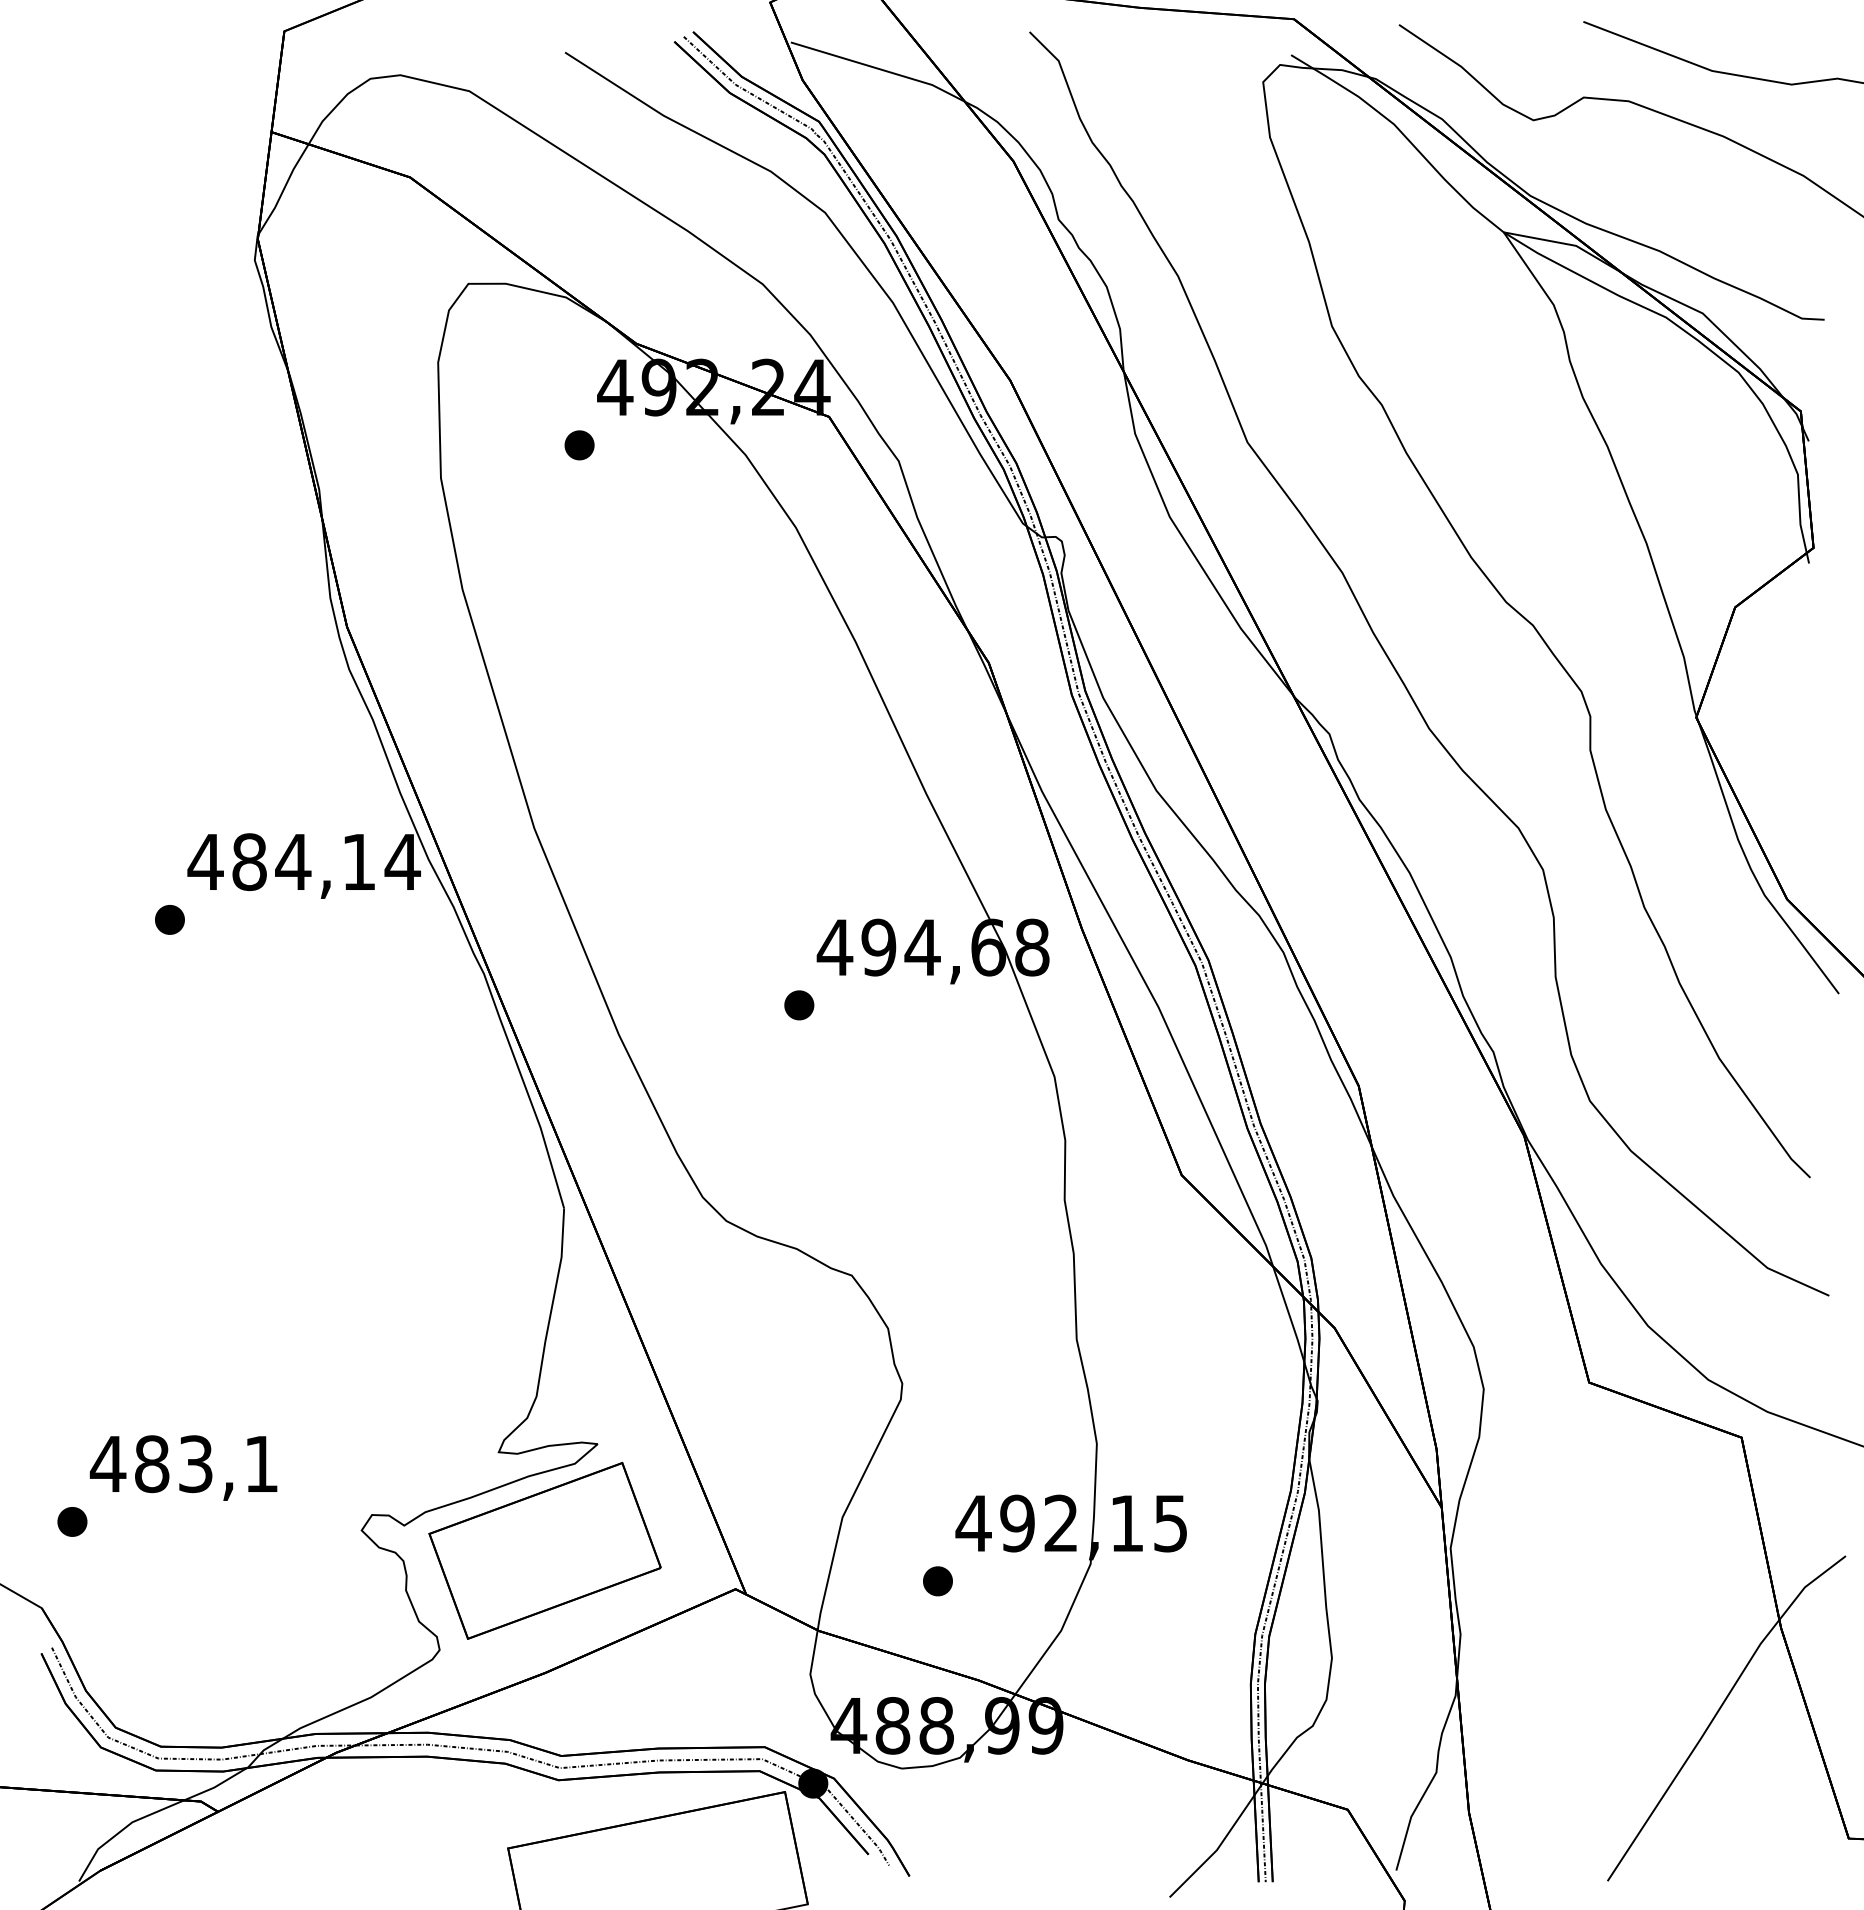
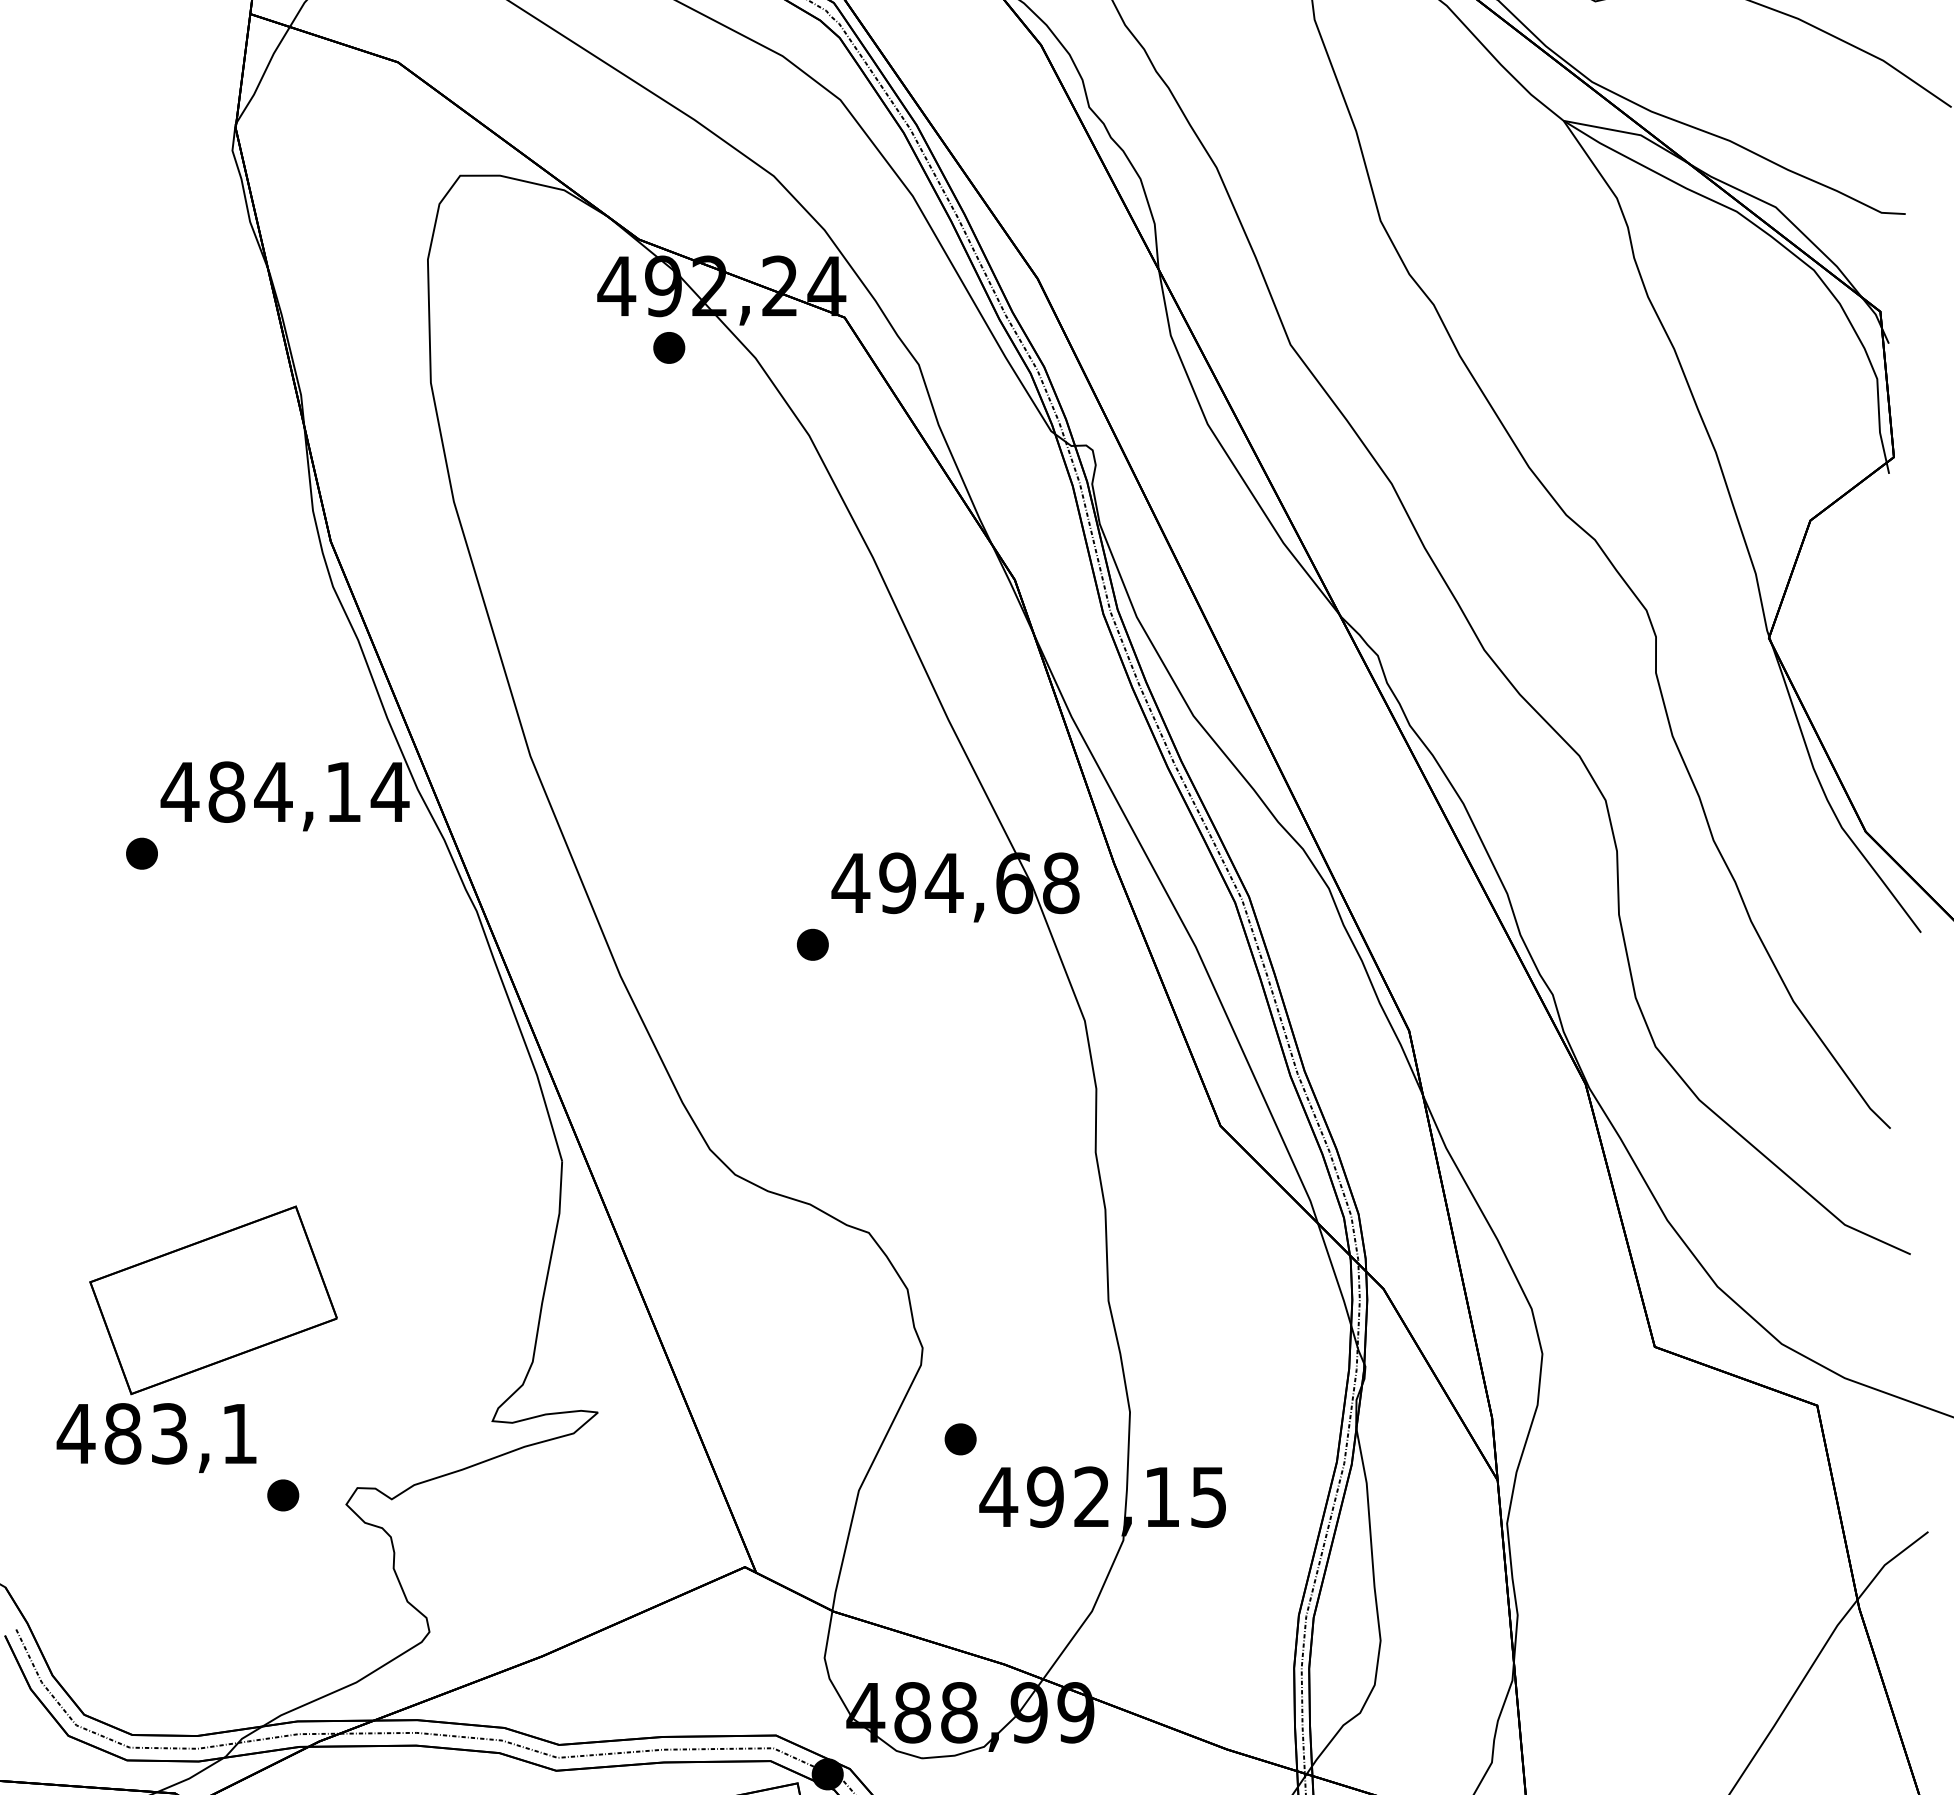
part: (579, 445) -> (669, 348), moved
part: (72, 1521) -> (283, 1494), moved
part: (544, 1550) -> (212, 1299), moved
part: (937, 1581) -> (960, 1439), moved

